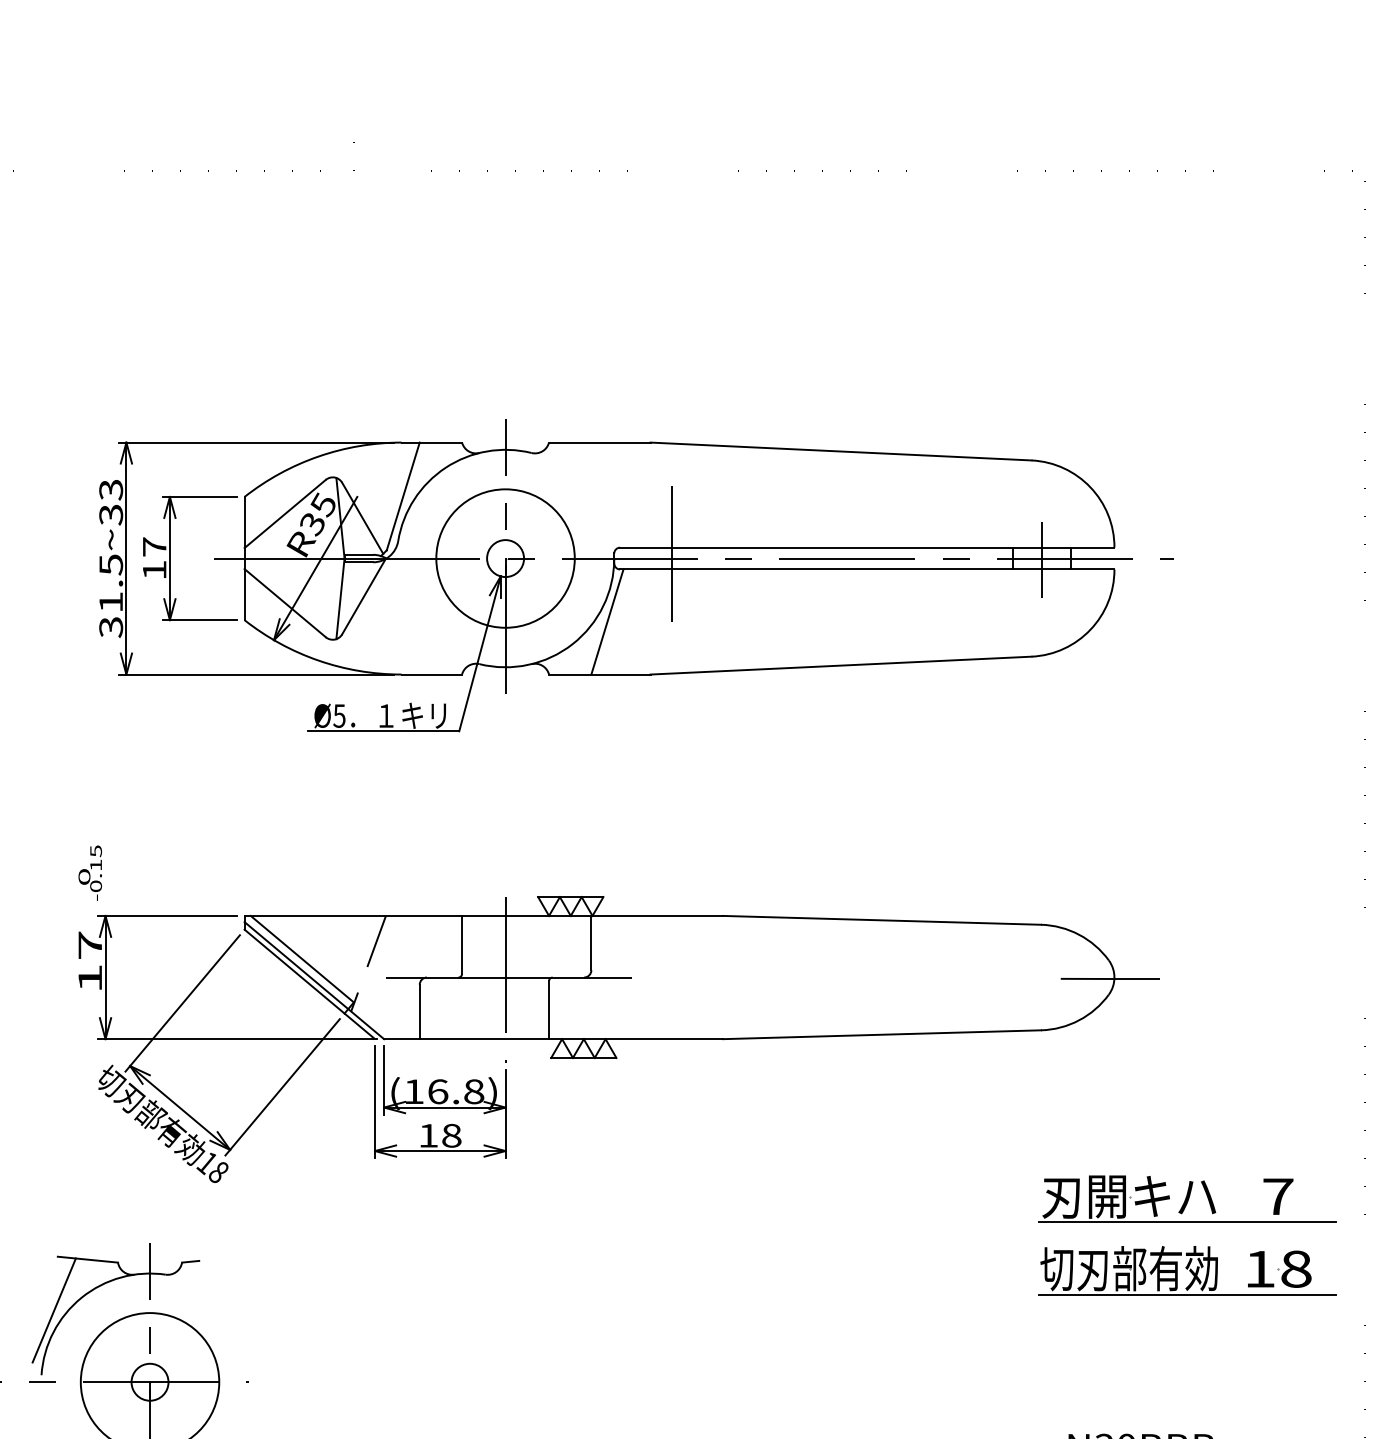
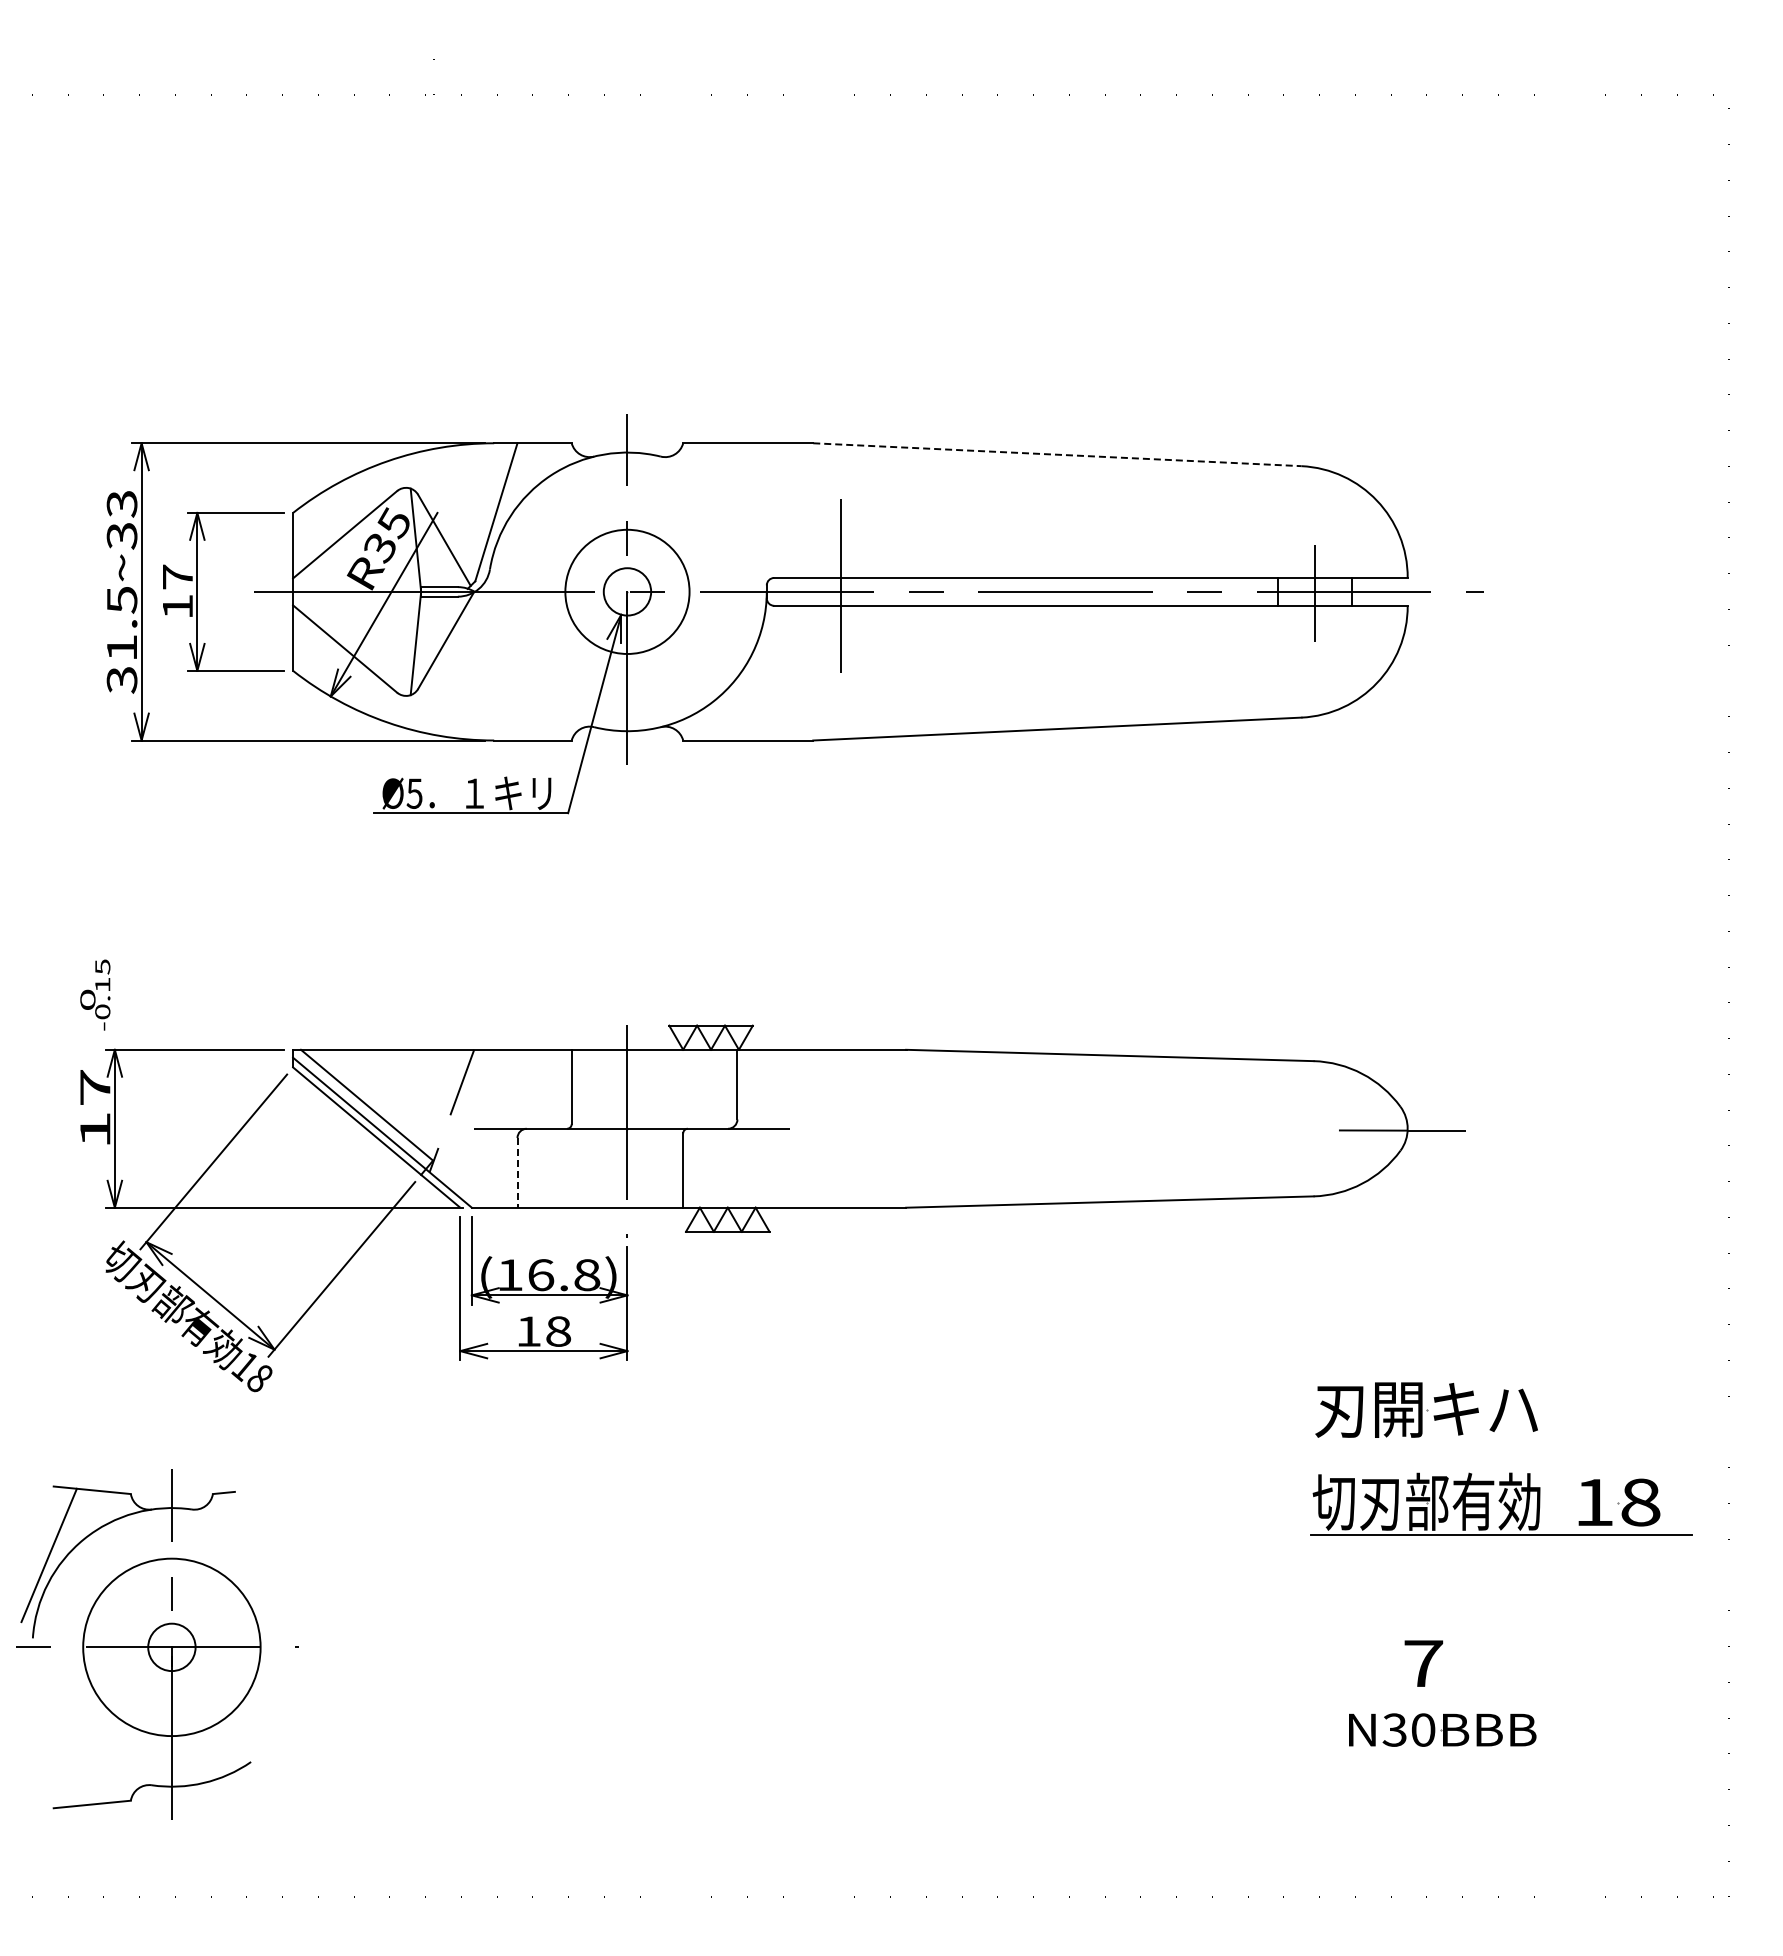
line: (841, 451) -> (1057, 454), solid -> dashed
circle: (505, 558) -> (627, 591), size x0.7
line: (607, 621) -> (757, 672), removed
line: (419, 1011) -> (517, 1172), solid -> dashed
part: (1278, 1196) -> (1423, 1663), moved
line: (1187, 1222) -> (1501, 1442), removed

